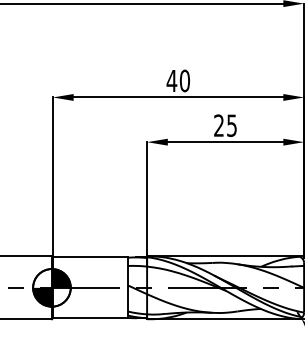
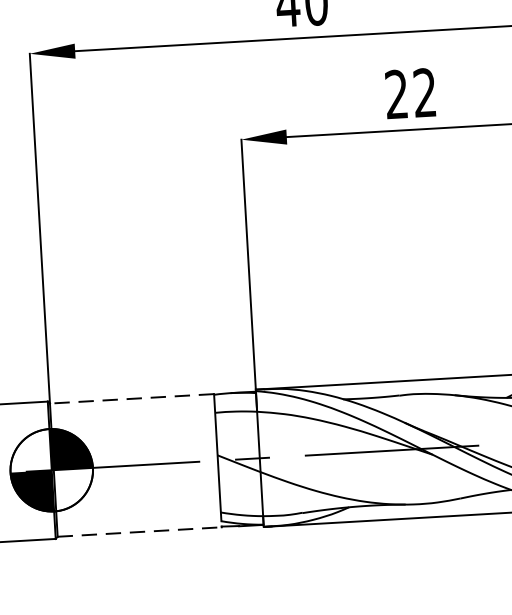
text: (231, 125) -> (423, 92), 25 -> 22
line: (90, 257) -> (132, 398), solid -> dashed
line: (90, 318) -> (139, 532), solid -> dashed

